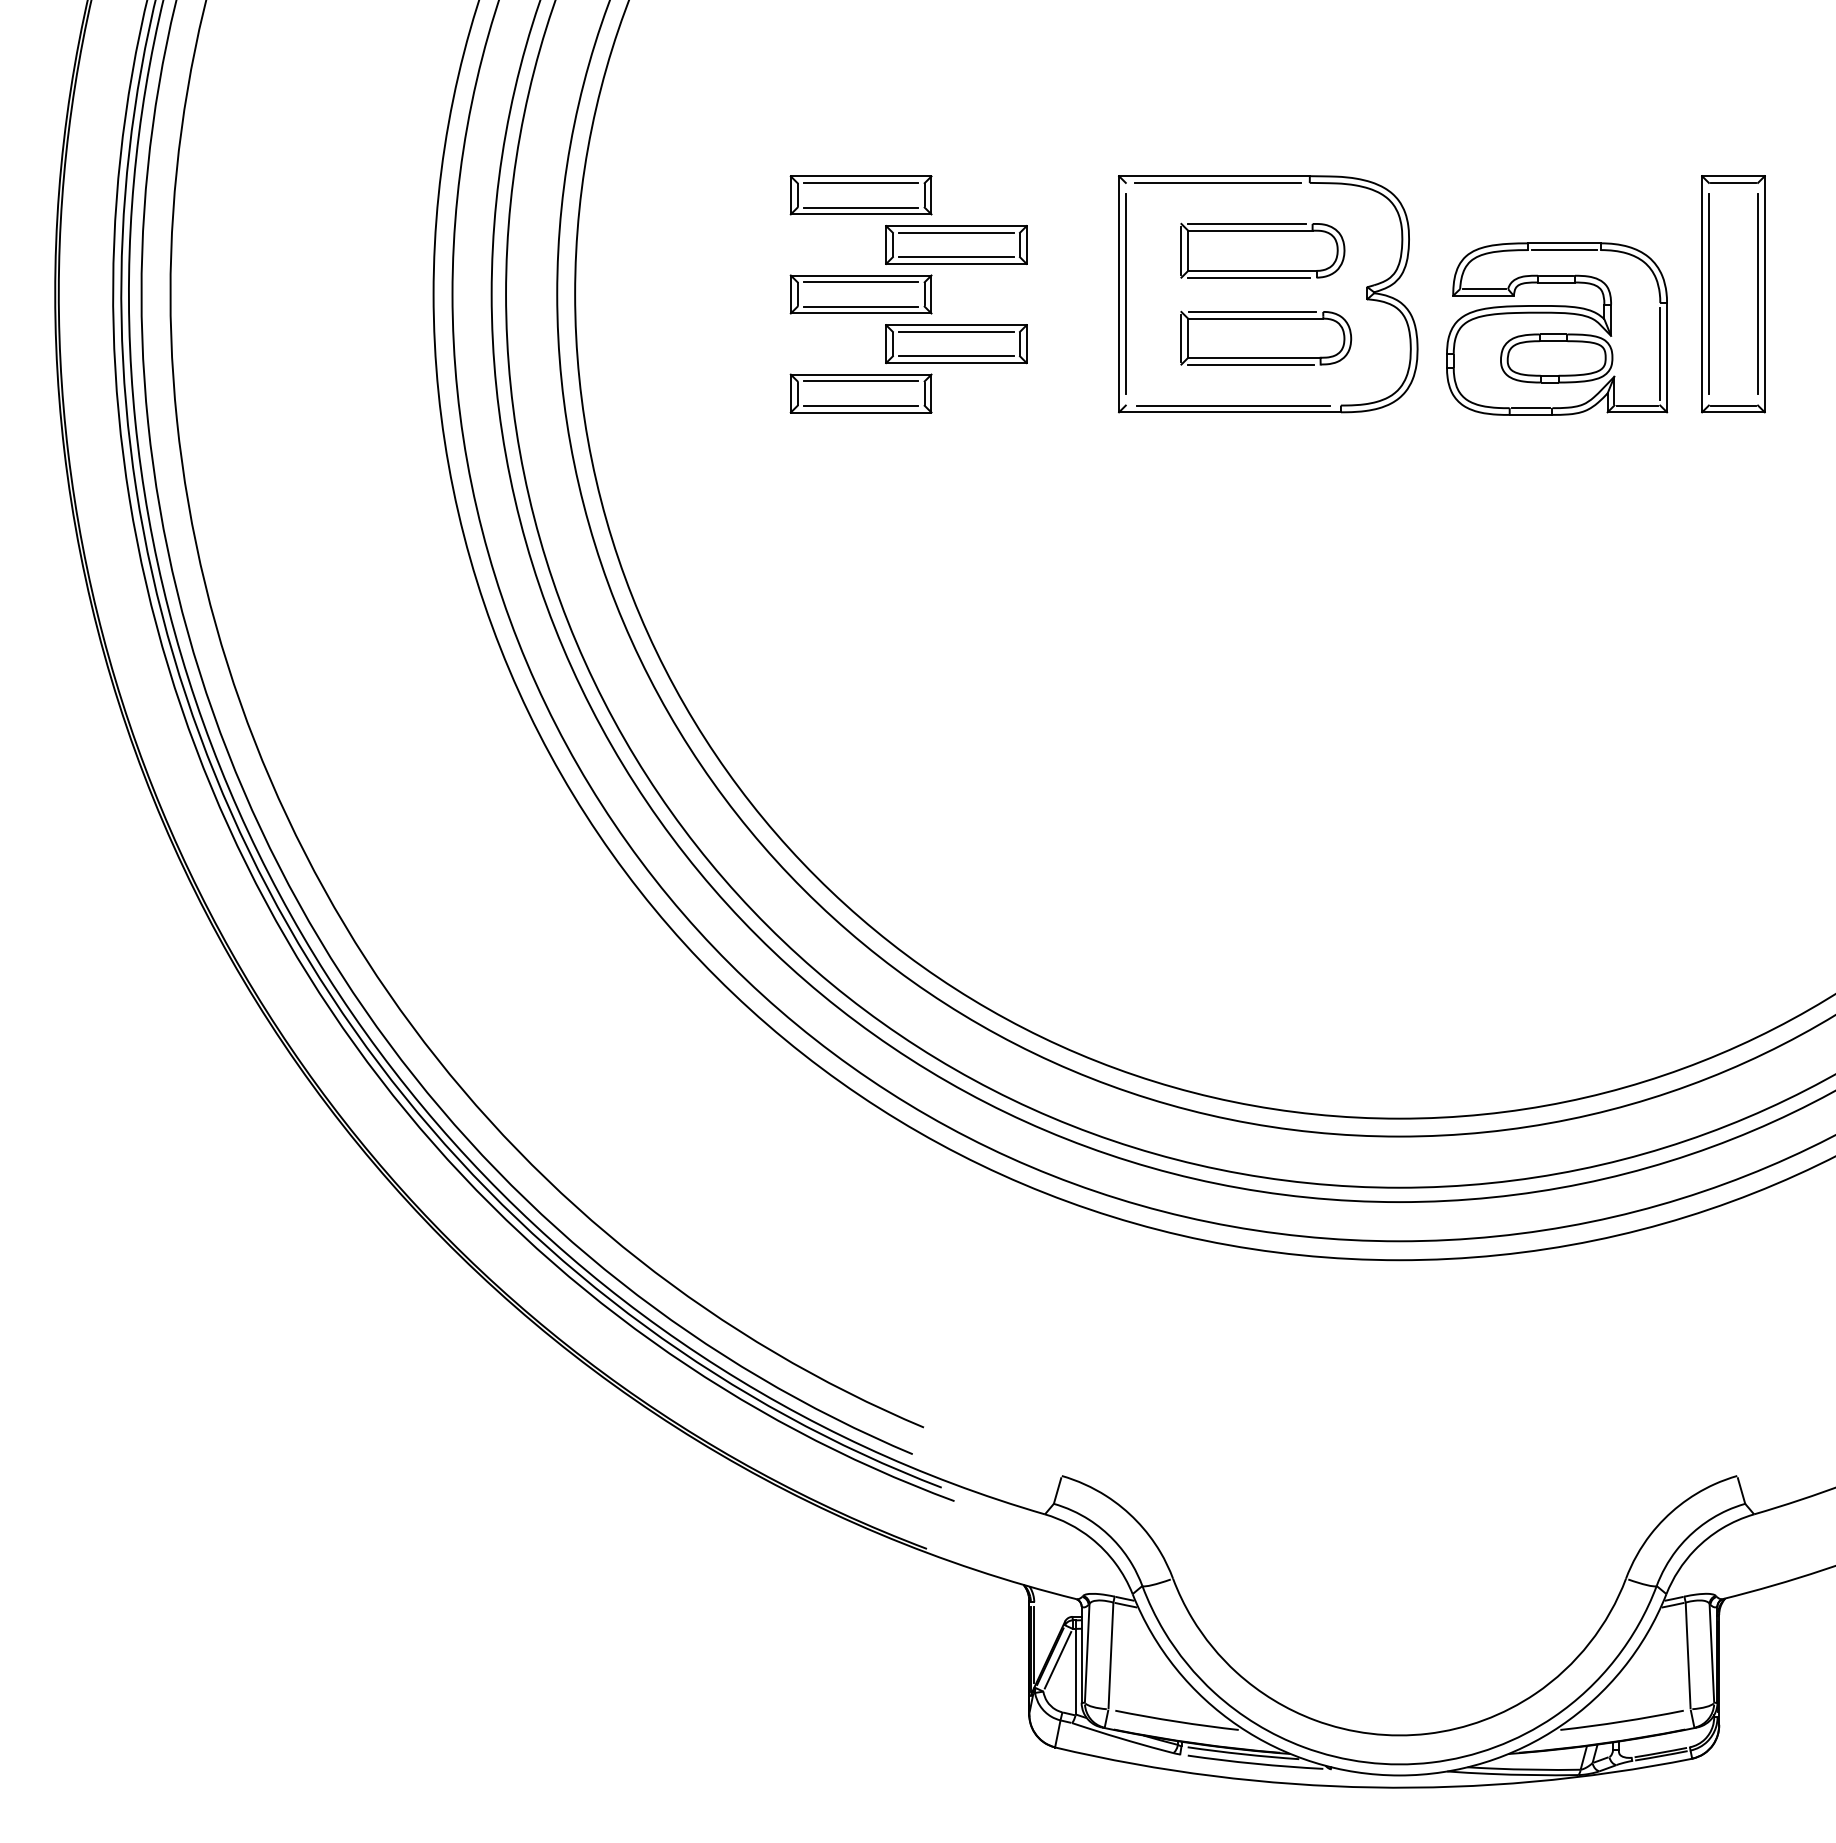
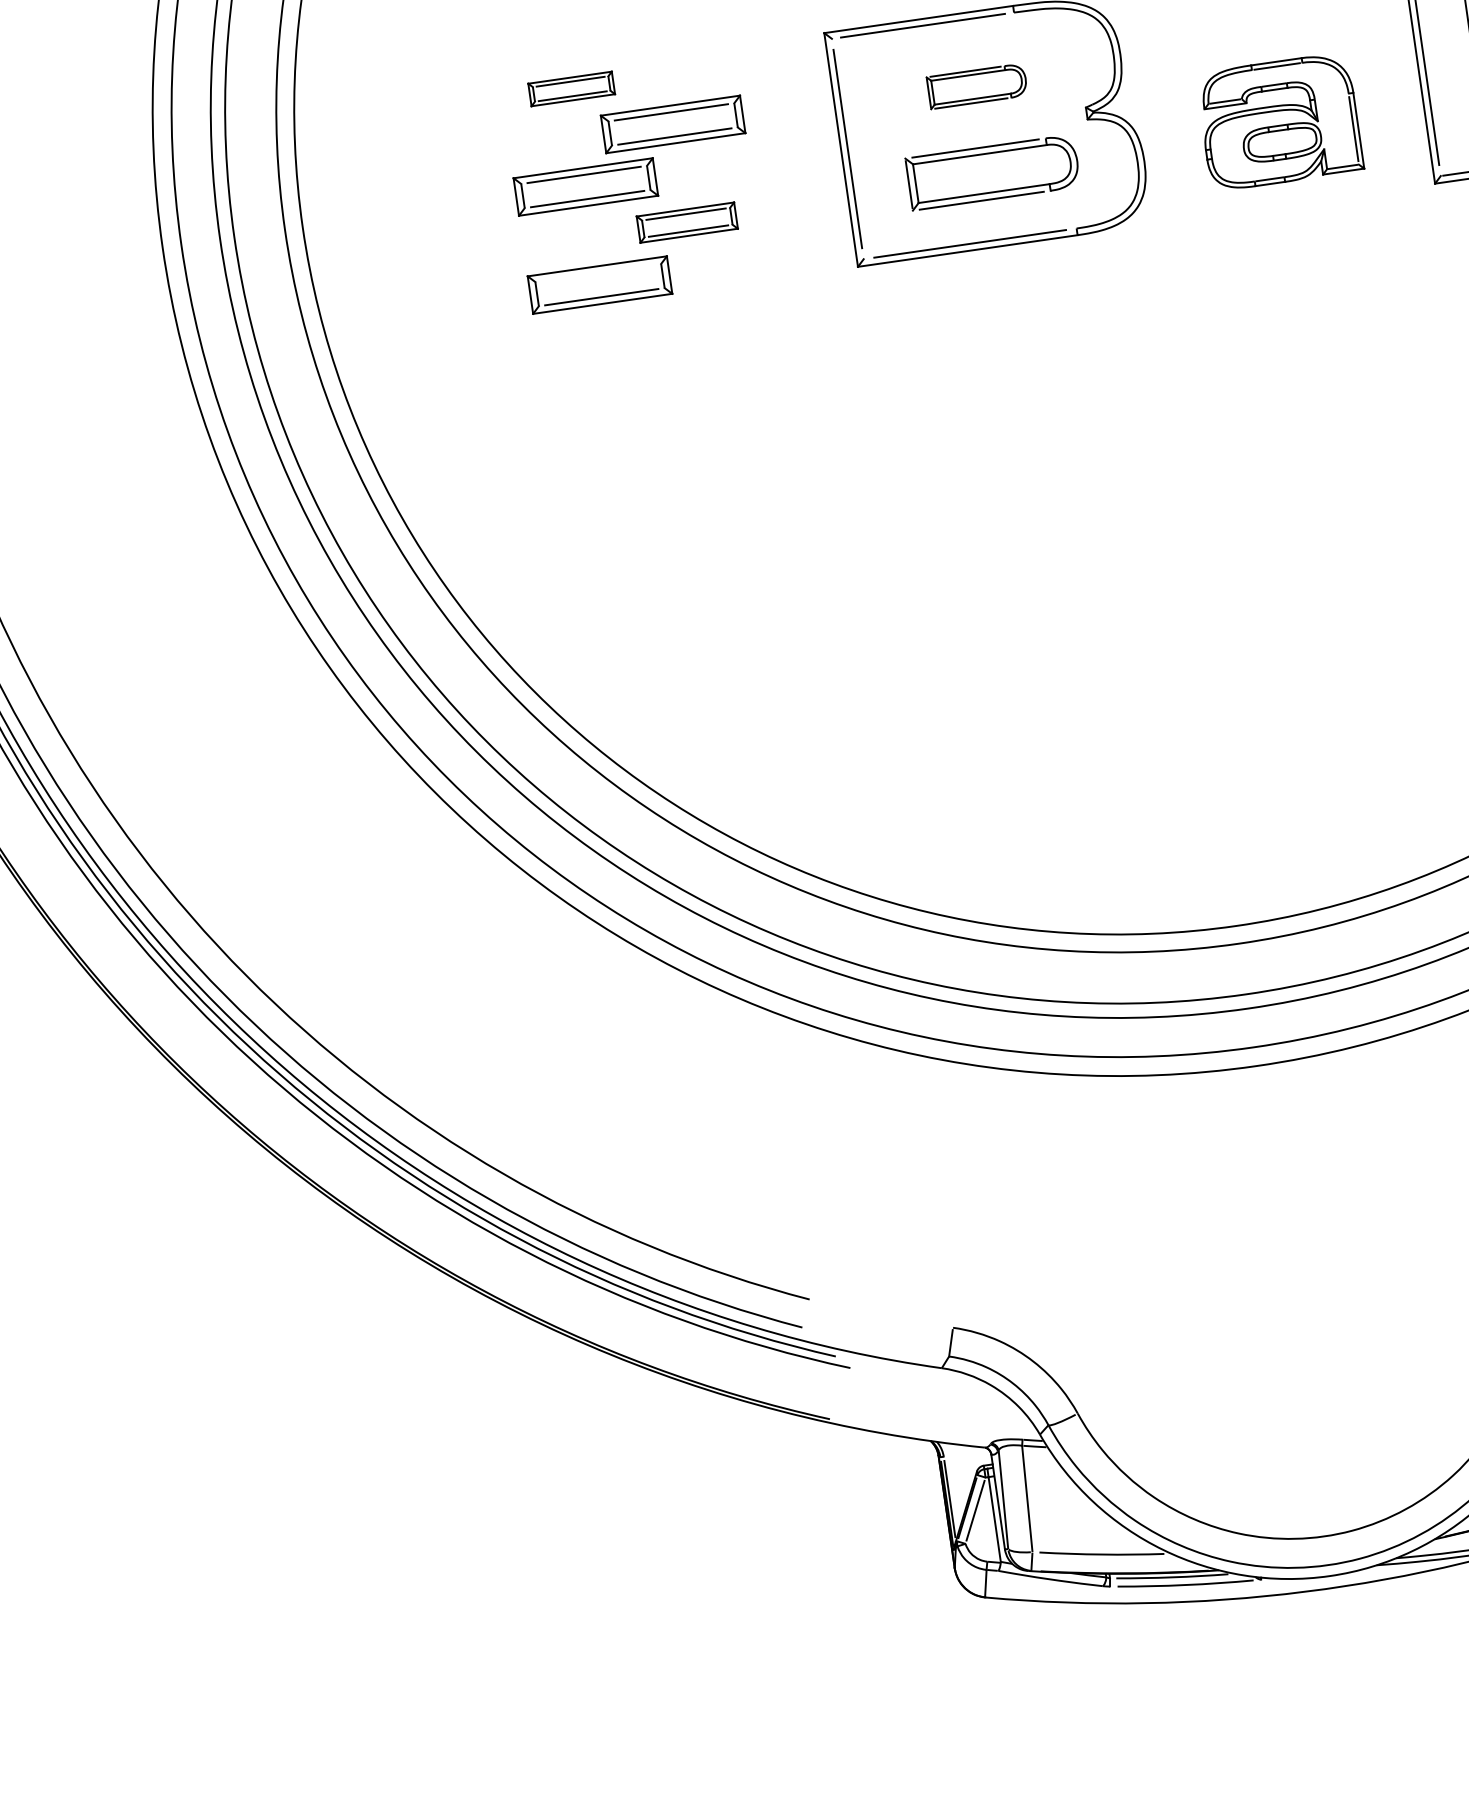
part: (860, 195) -> (571, 89), size x0.6
part: (1262, 250) -> (976, 86), size x0.6
part: (1557, 328) -> (1279, 121), size x0.7
part: (956, 344) -> (687, 222), size x0.7
line: (860, 381) -> (597, 273), removed

